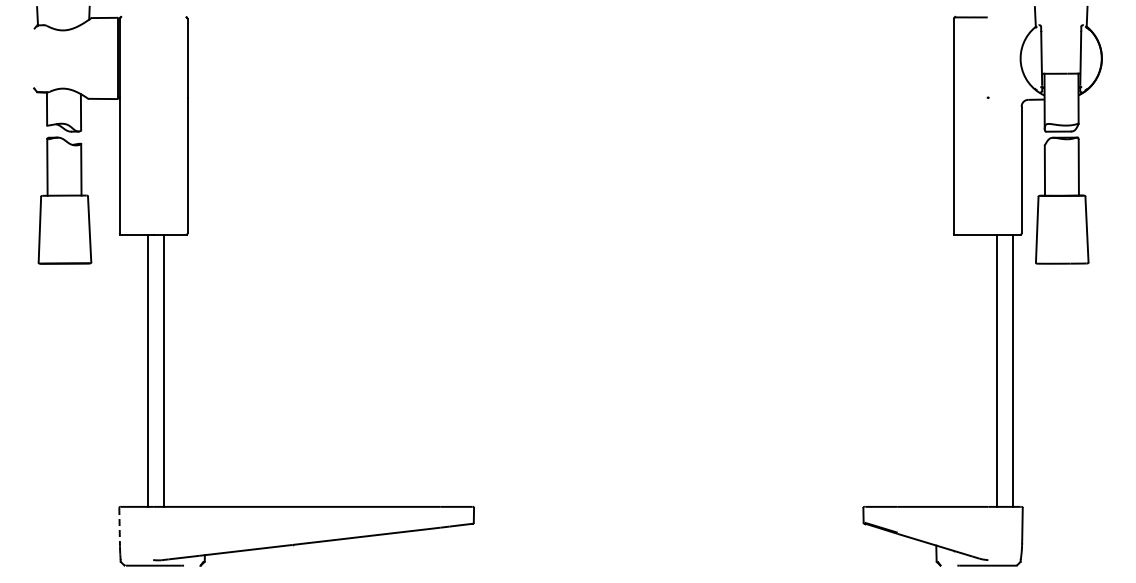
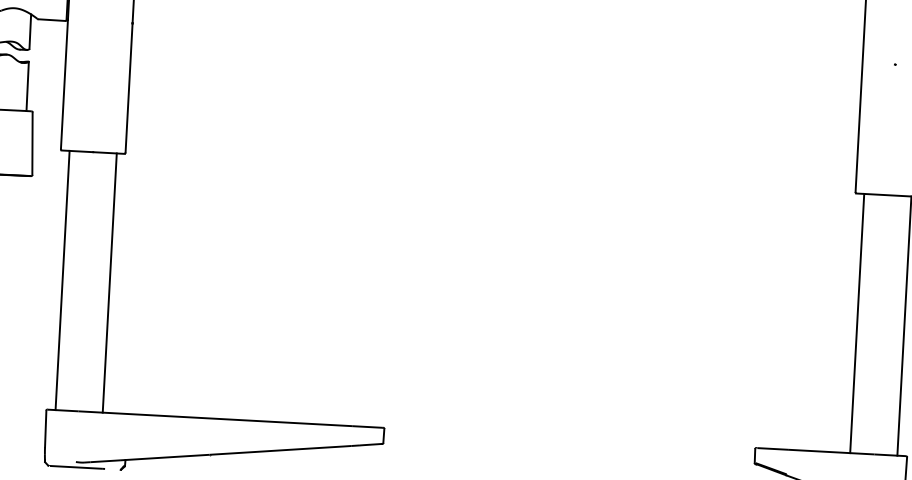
line: (148, 370) -> (109, 282), moved
line: (163, 370) -> (62, 280), moved
line: (996, 370) -> (856, 323), moved
line: (119, 527) -> (45, 429), dashed -> solid

